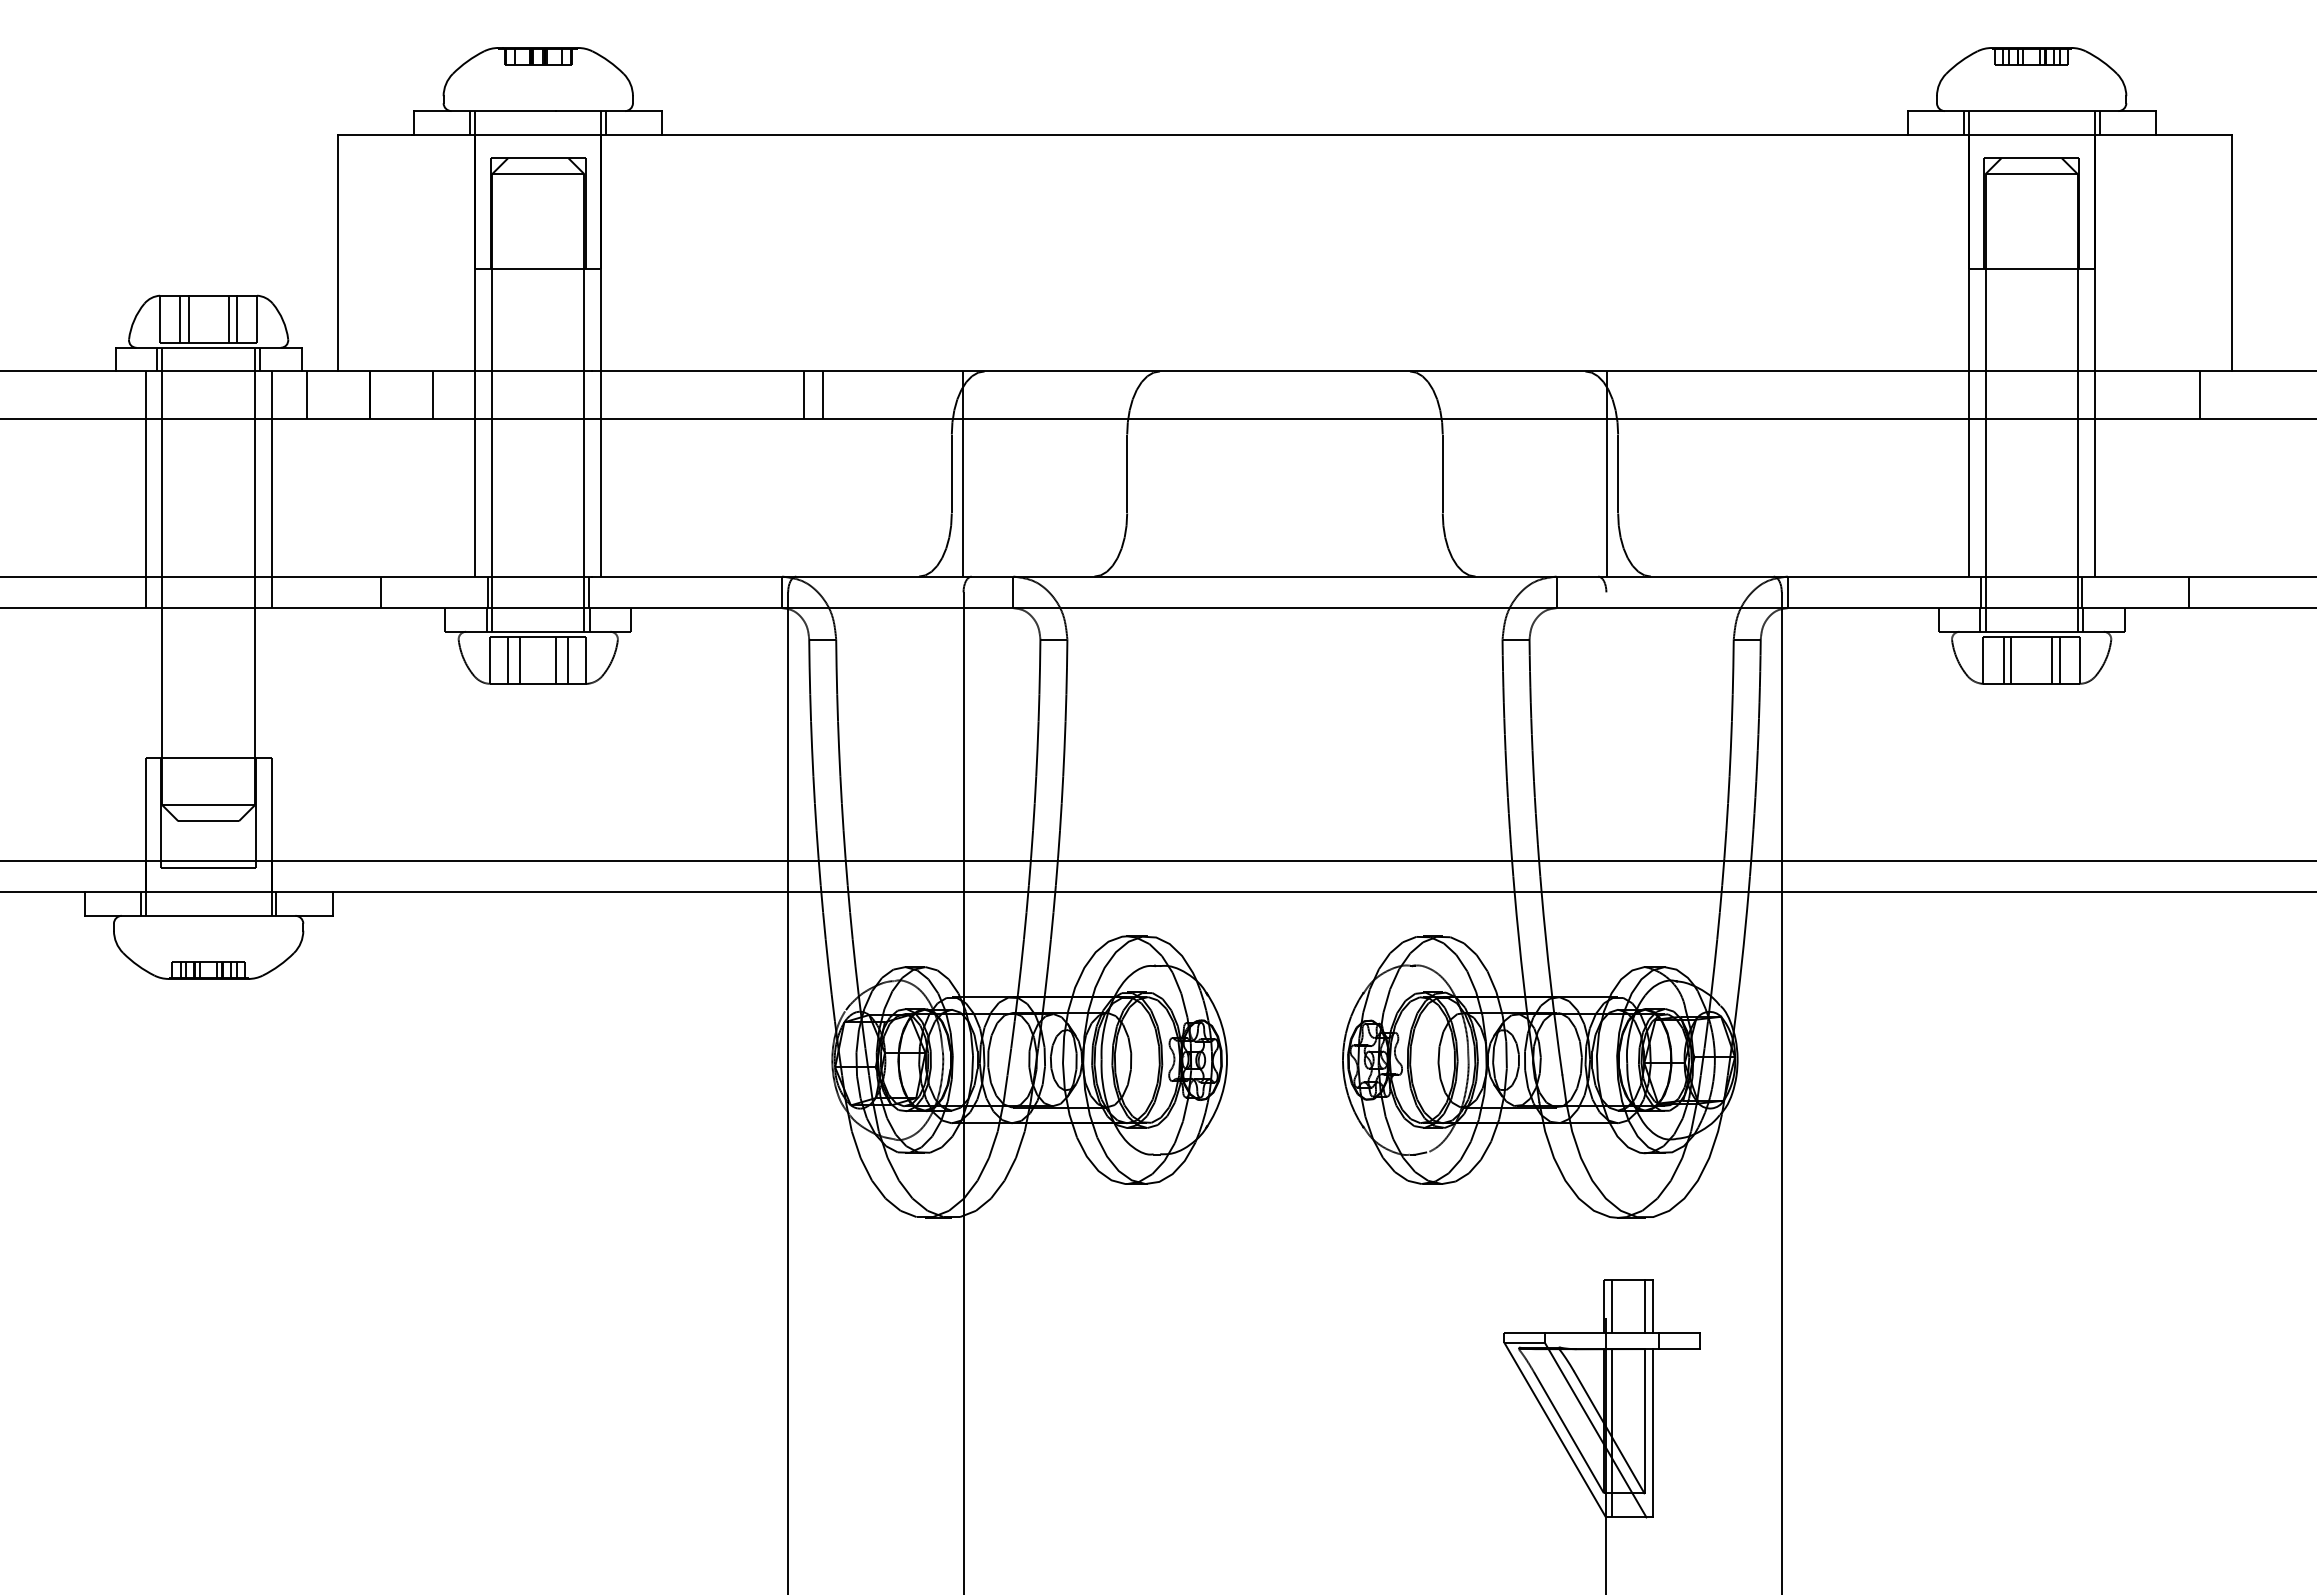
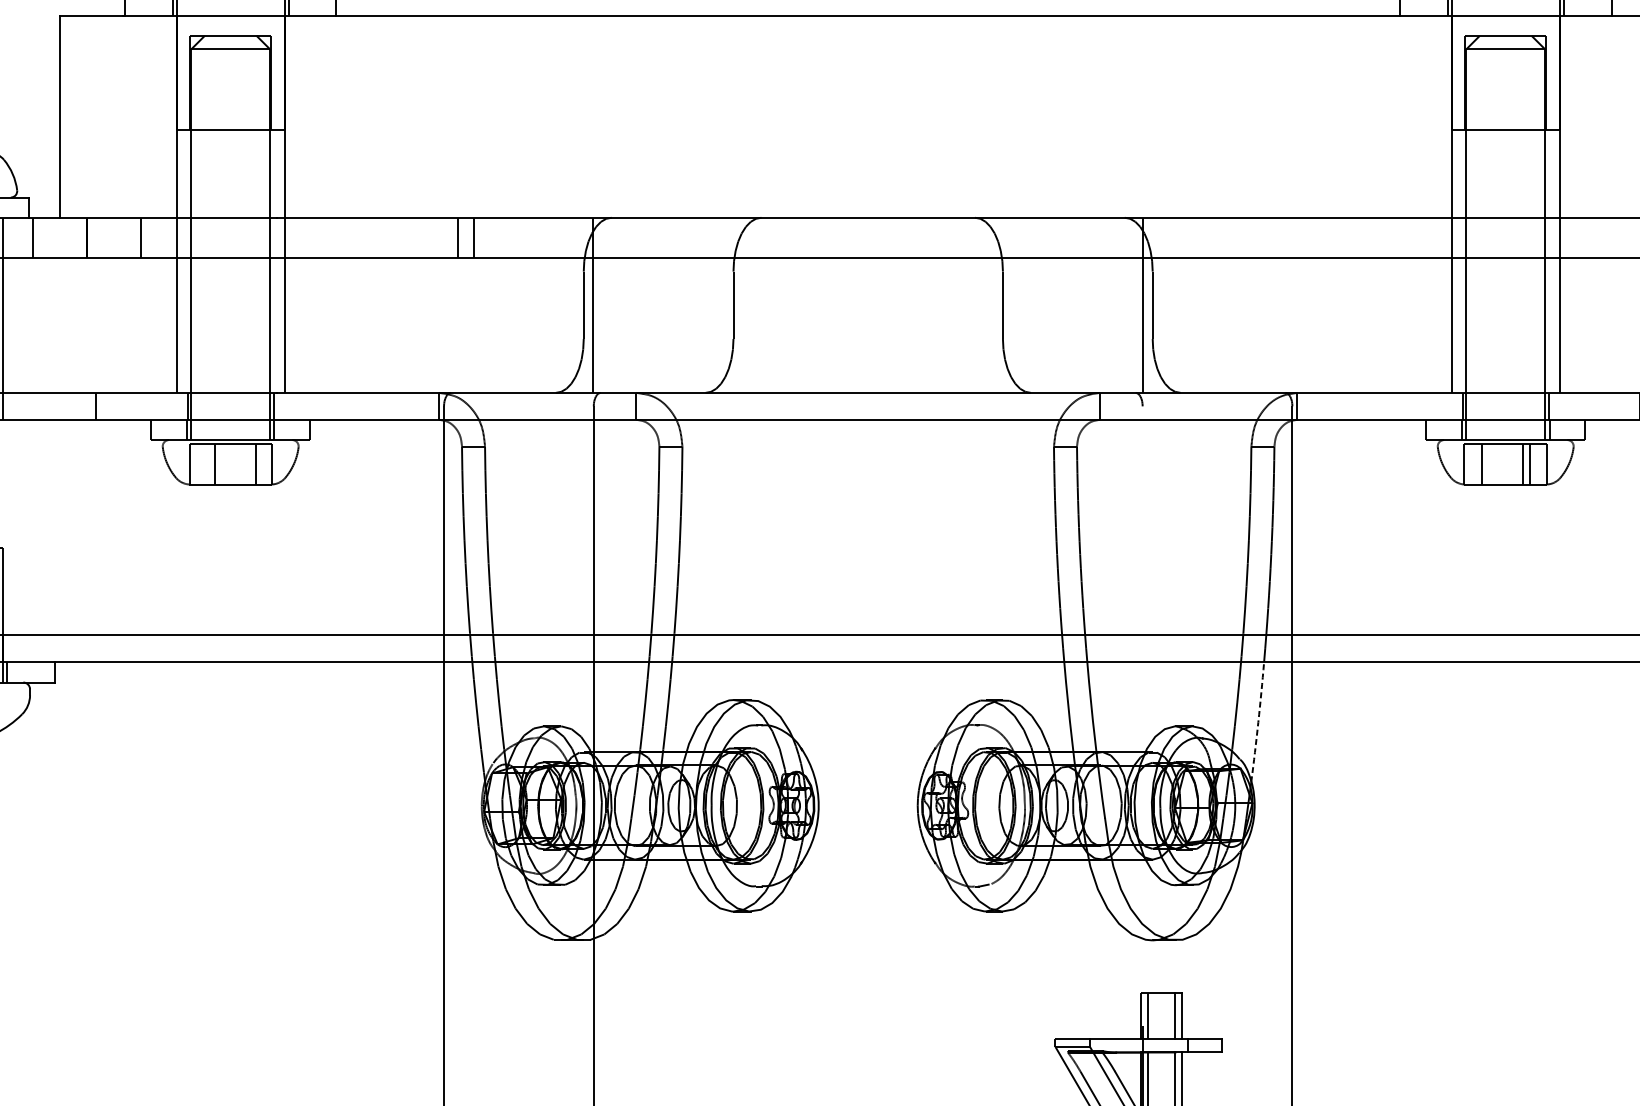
line: (508, 659) -> (205, 463), removed
line: (556, 659) -> (246, 463), removed
line: (2011, 659) -> (1488, 463), removed
arc: (1741, 962) -> (1257, 722), solid -> dashed

